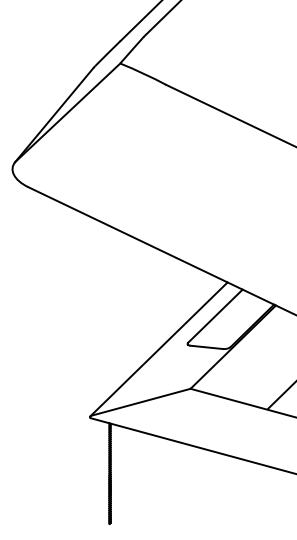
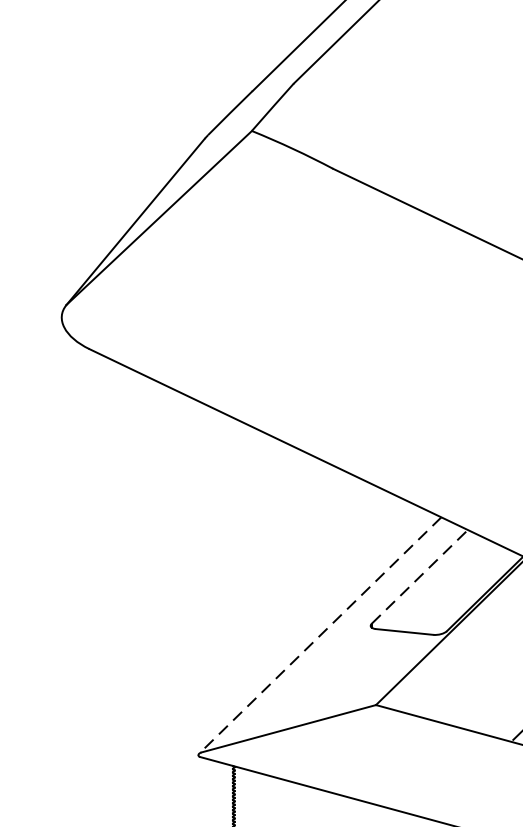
line: (215, 315) -> (419, 575), solid -> dashed
line: (159, 349) -> (321, 635), solid -> dashed

